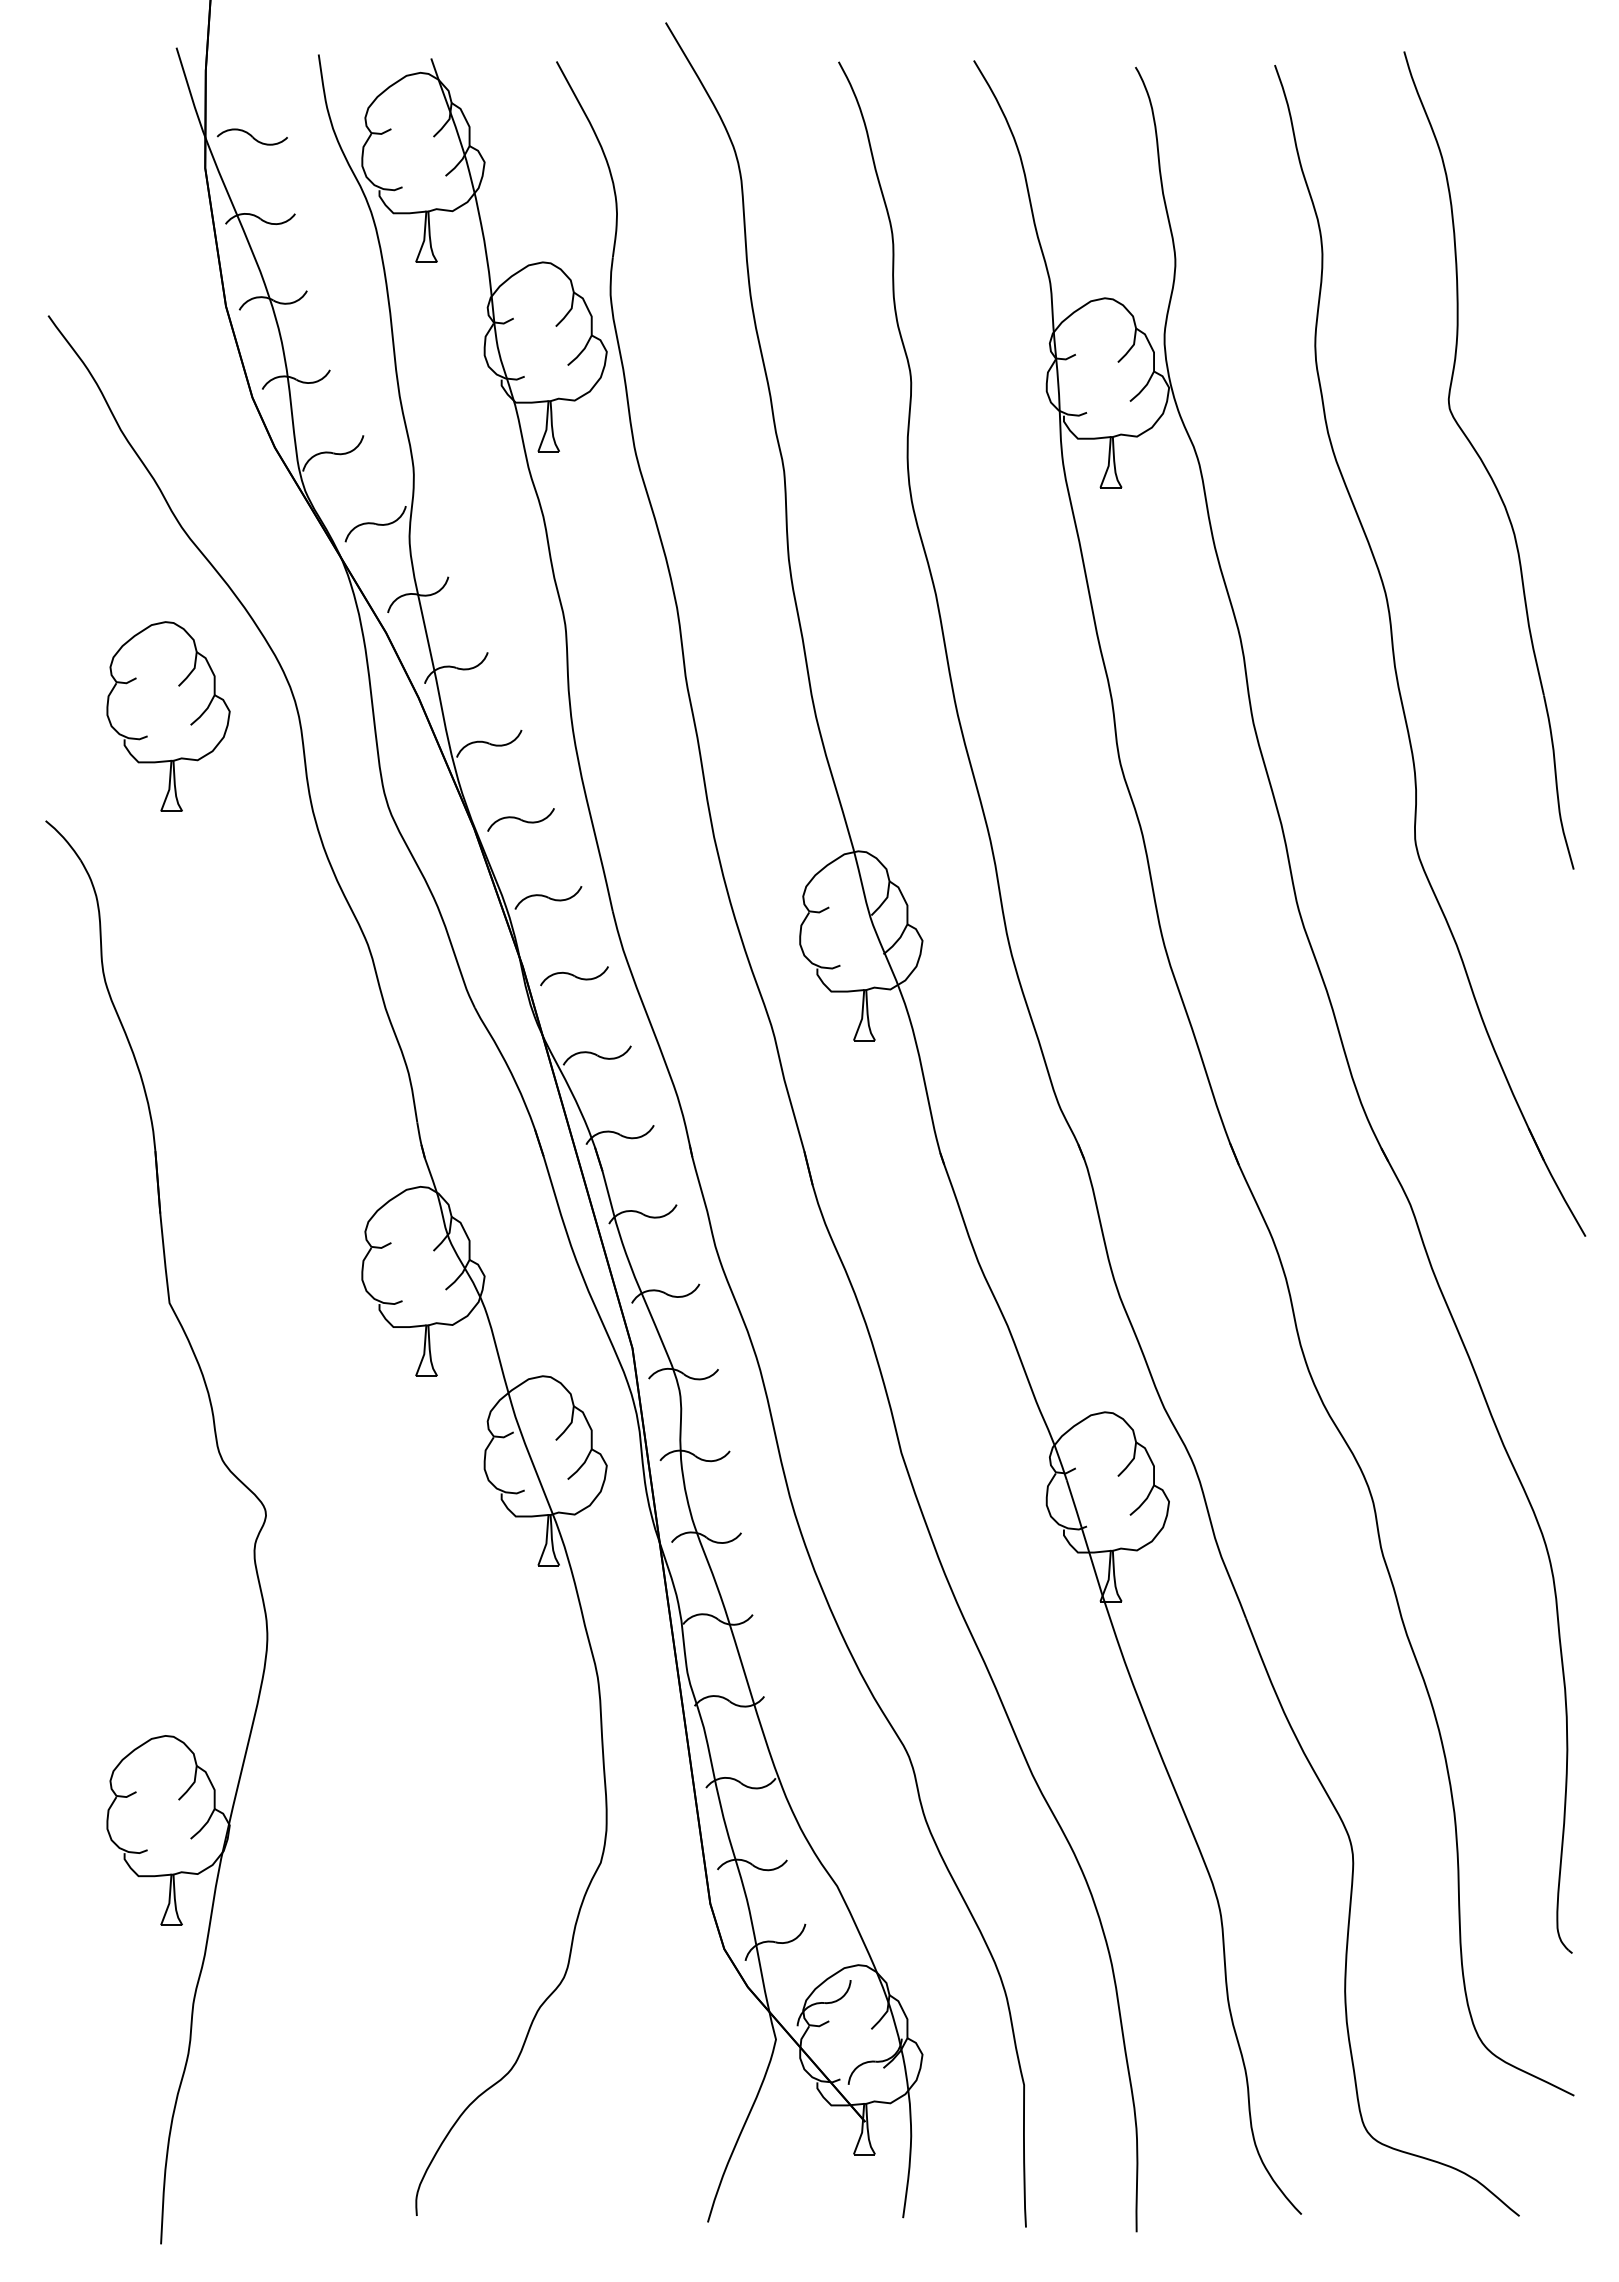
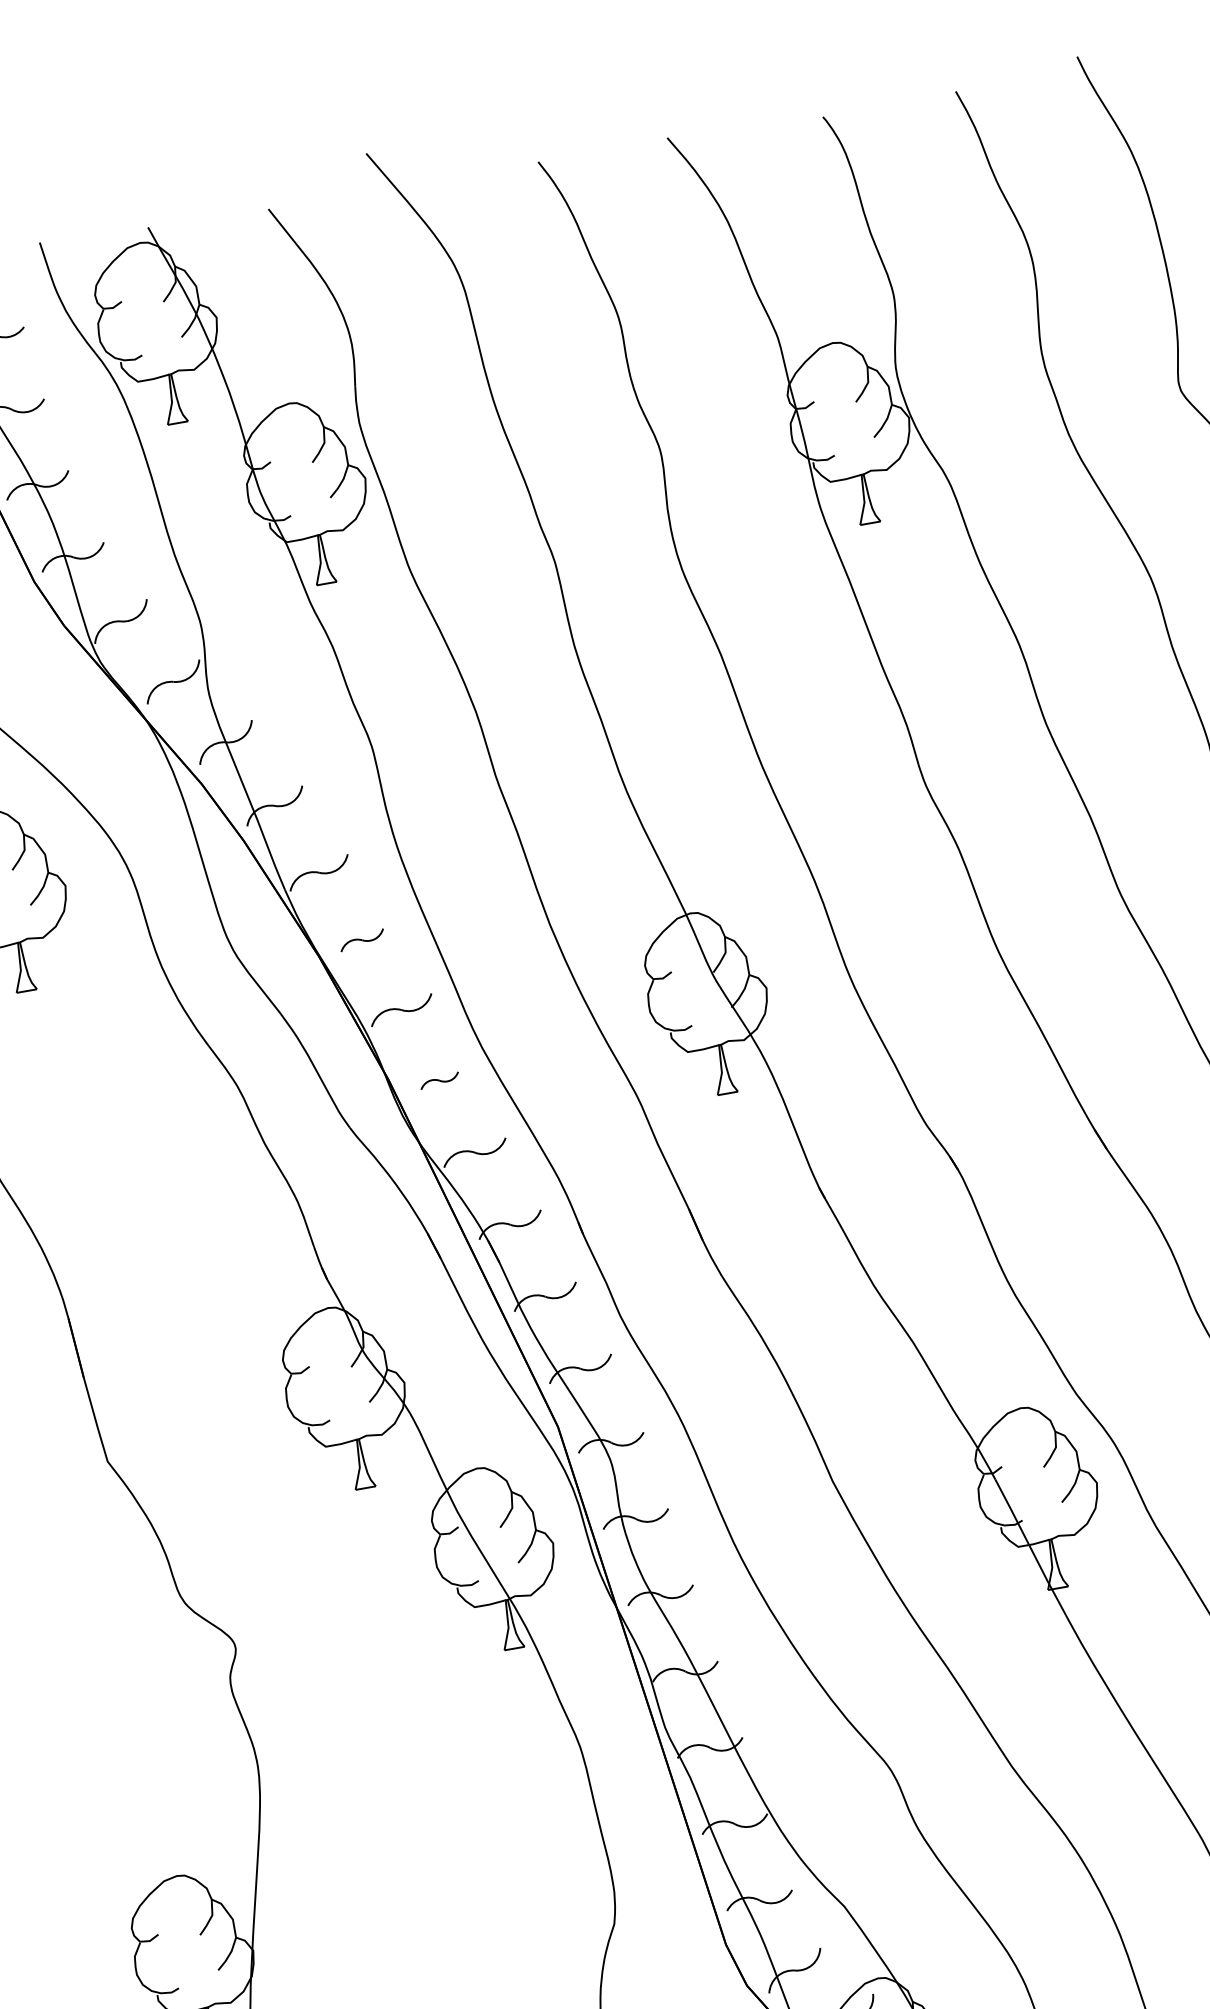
part: (520, 819) -> (361, 939), size x0.7
part: (574, 976) -> (439, 1080), size x0.6

